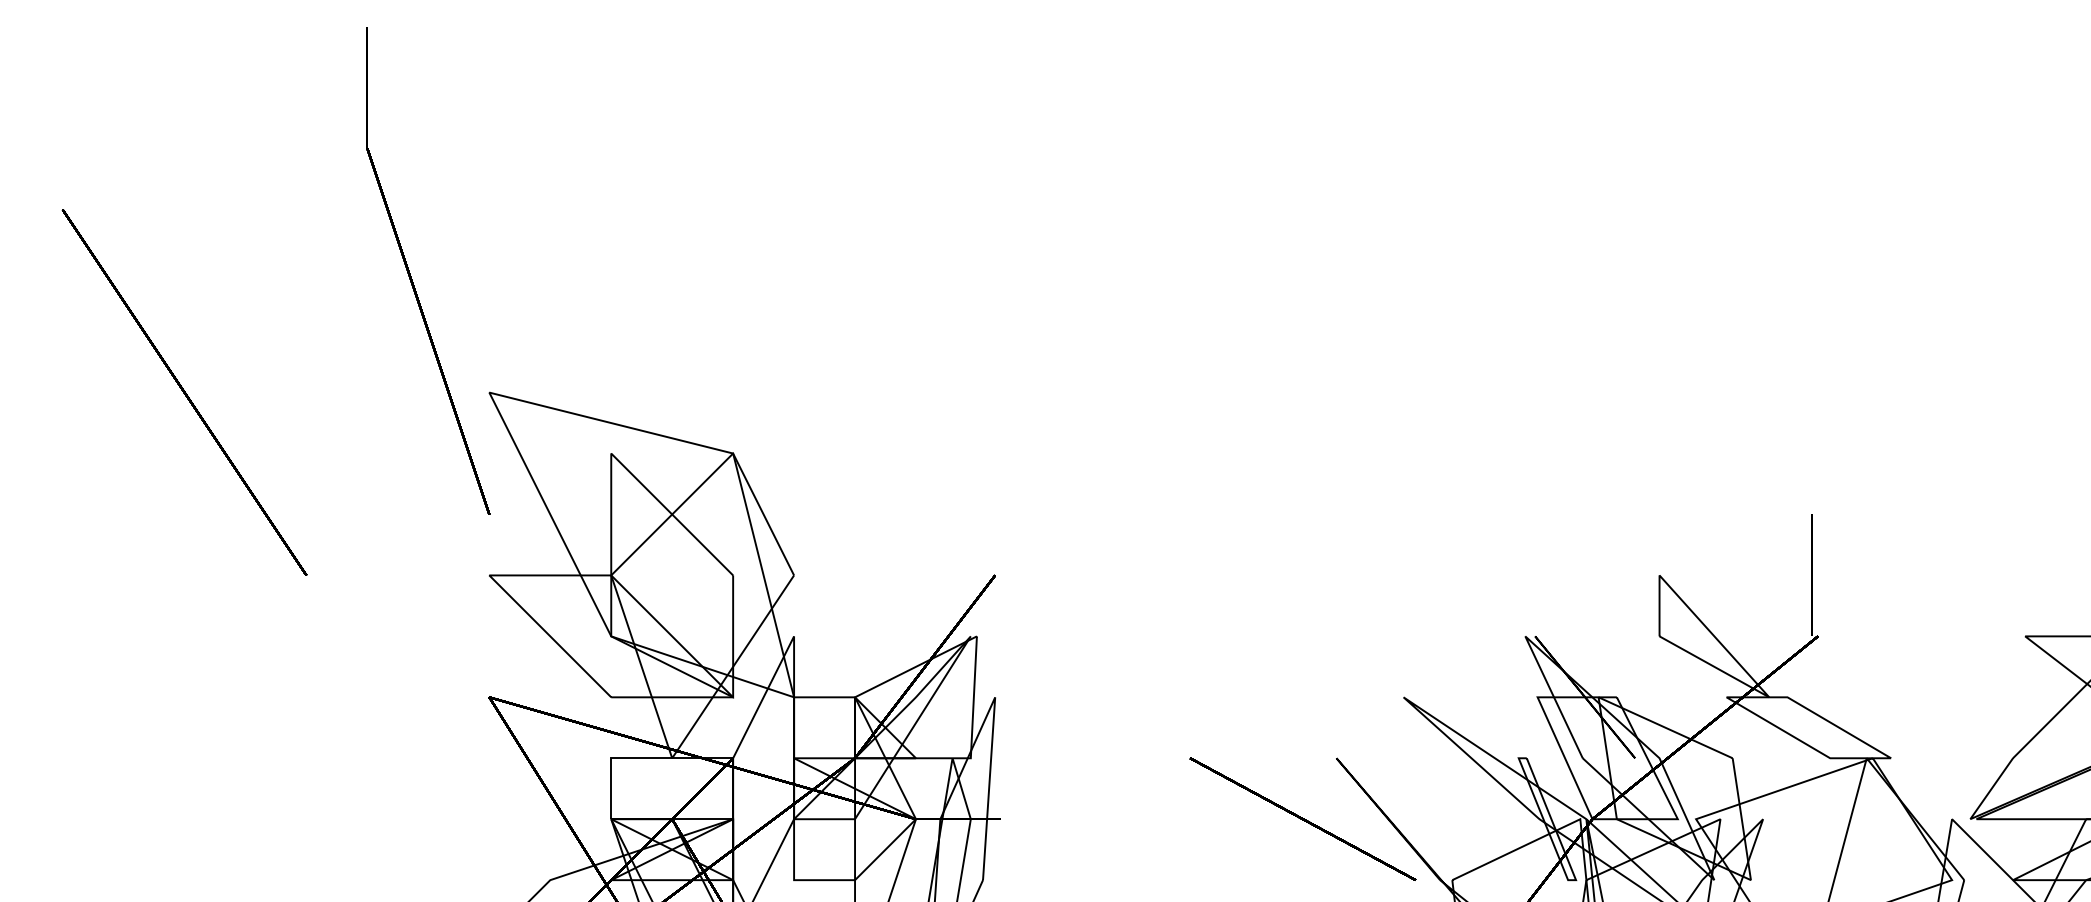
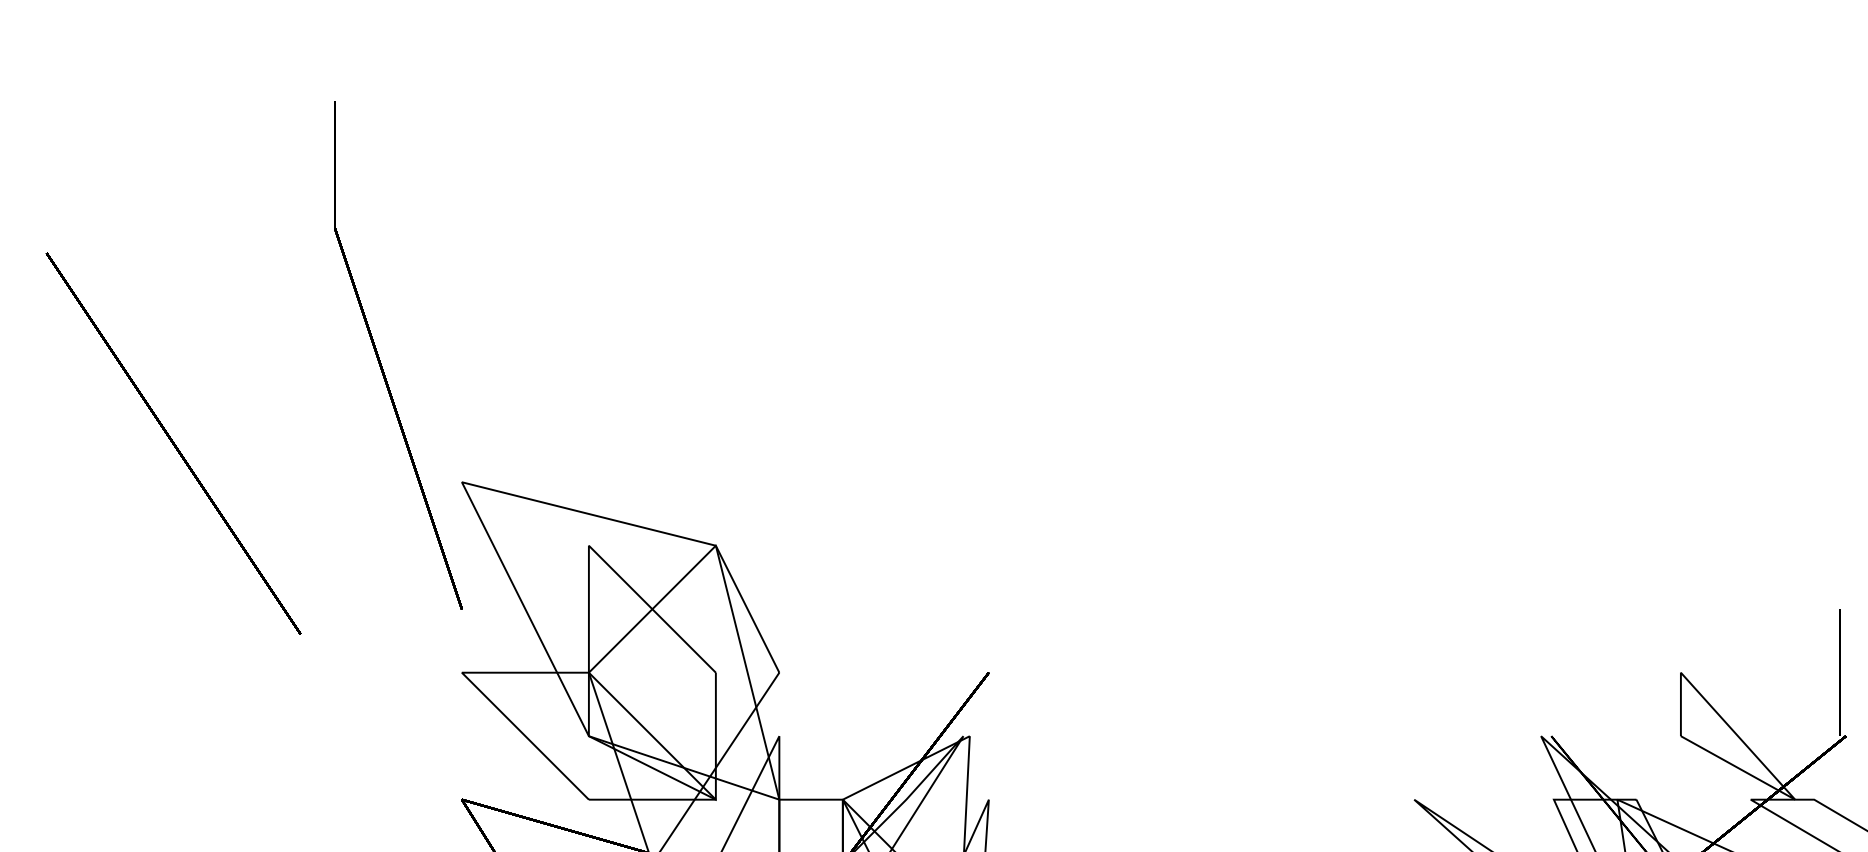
line: (184, 392) -> (173, 443), moved

